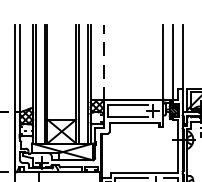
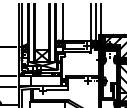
line: (103, 63) -> (62, 22), dashed -> solid

